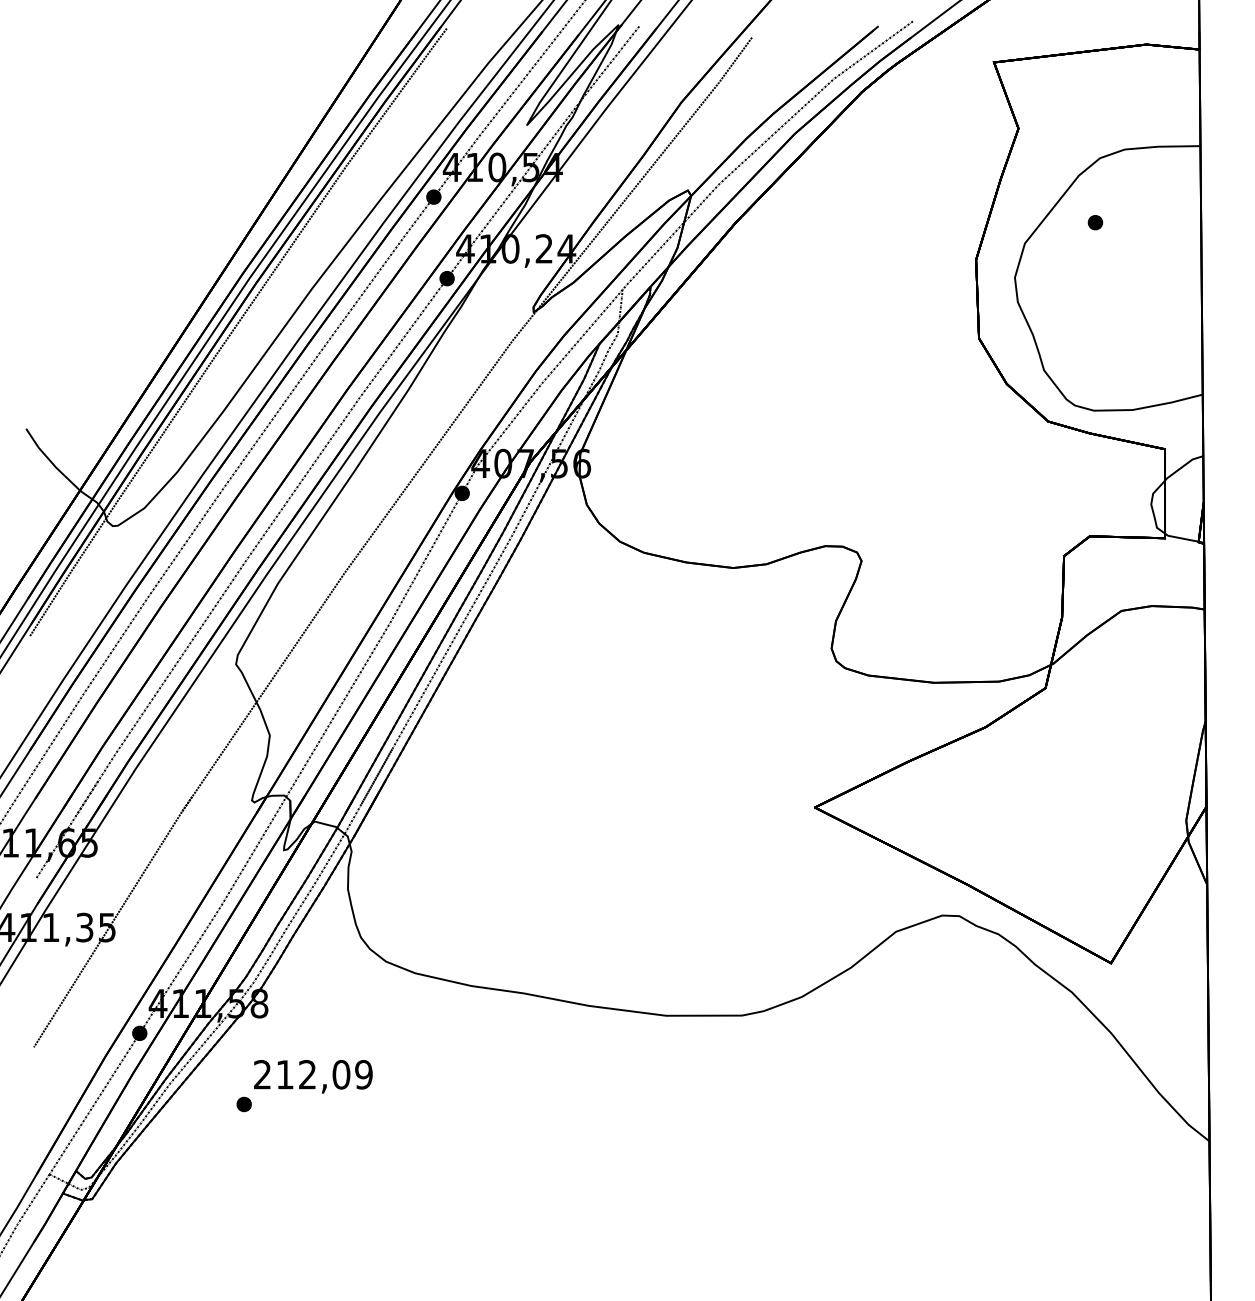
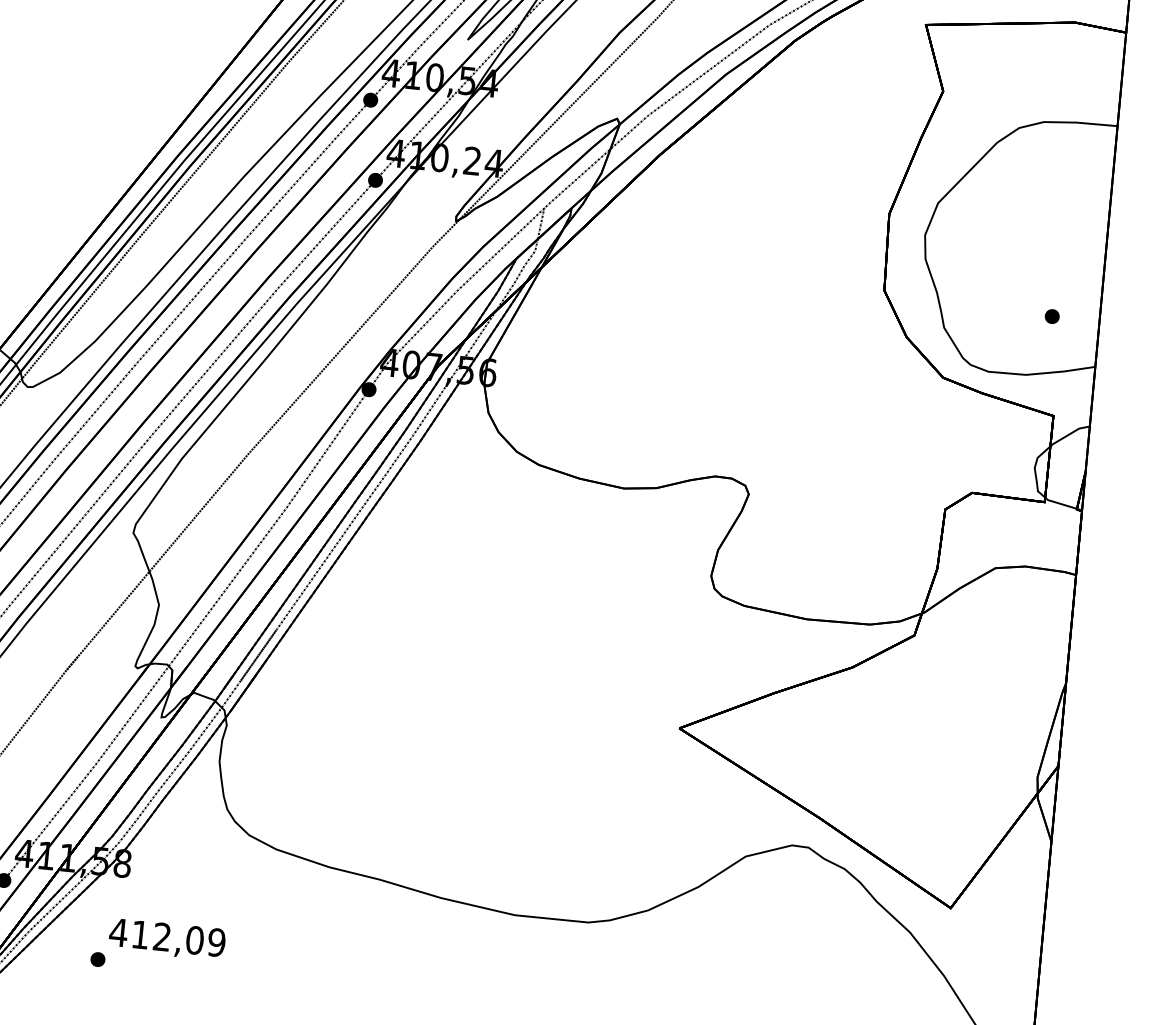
part: (1095, 222) -> (1052, 316), moved
text: (262, 1074) -> (118, 932), 212,09 -> 412,09

